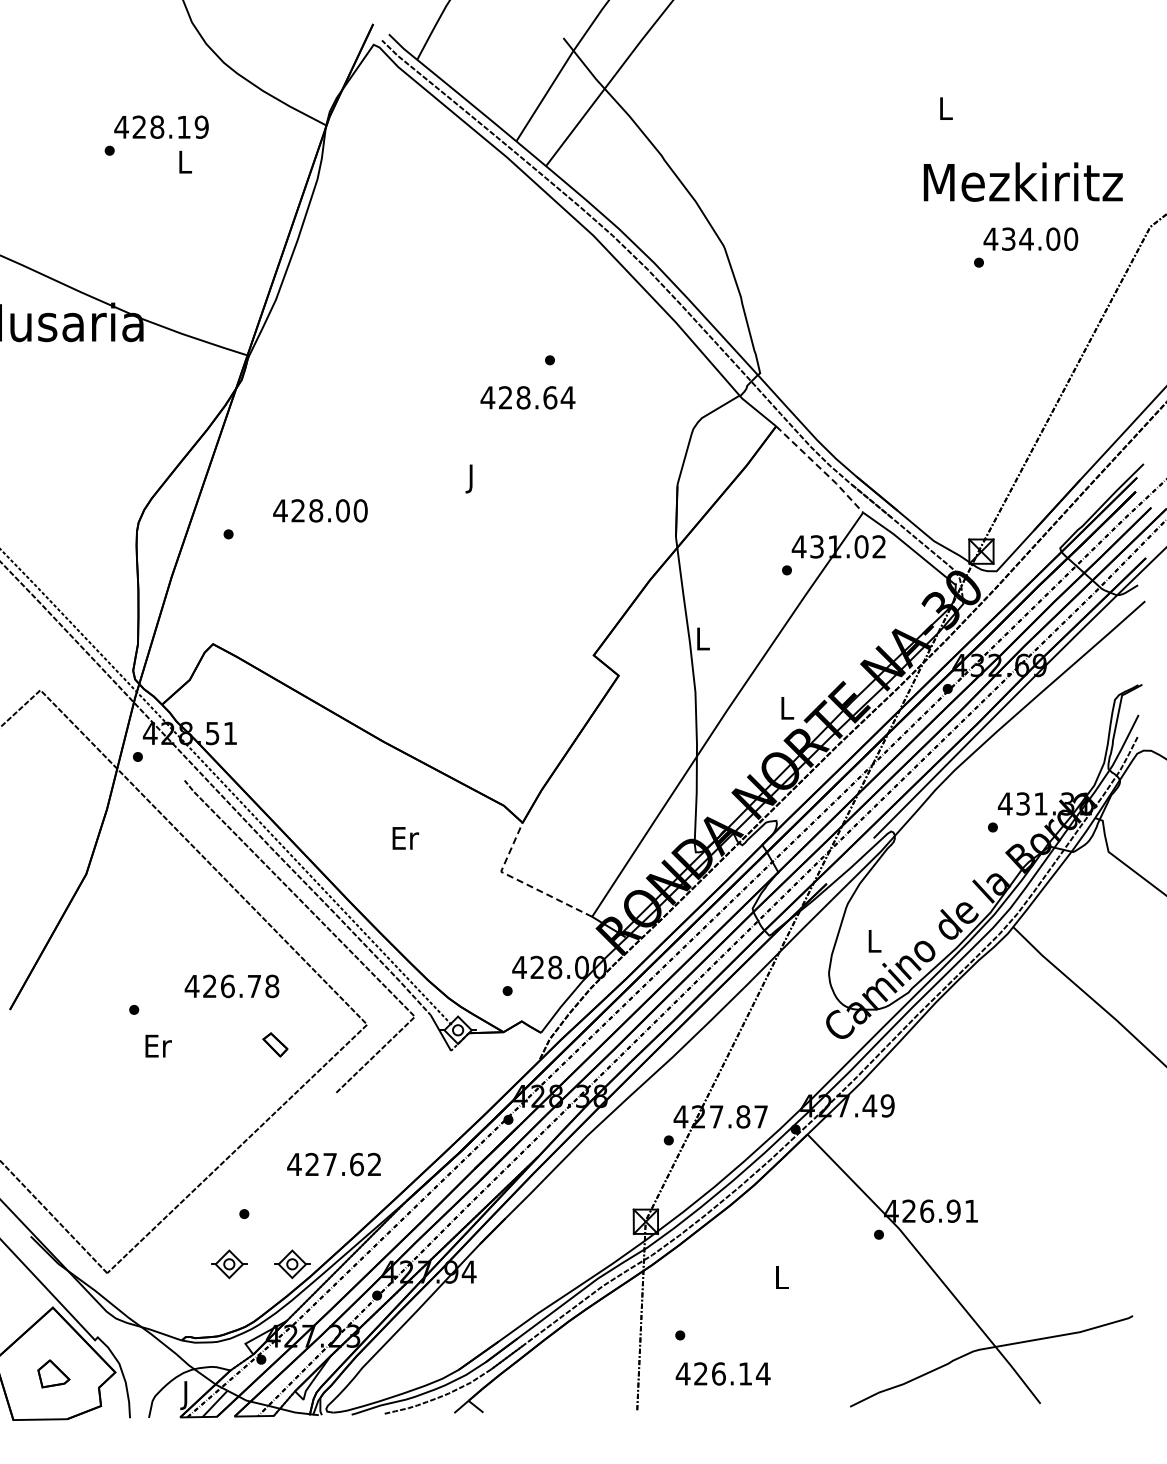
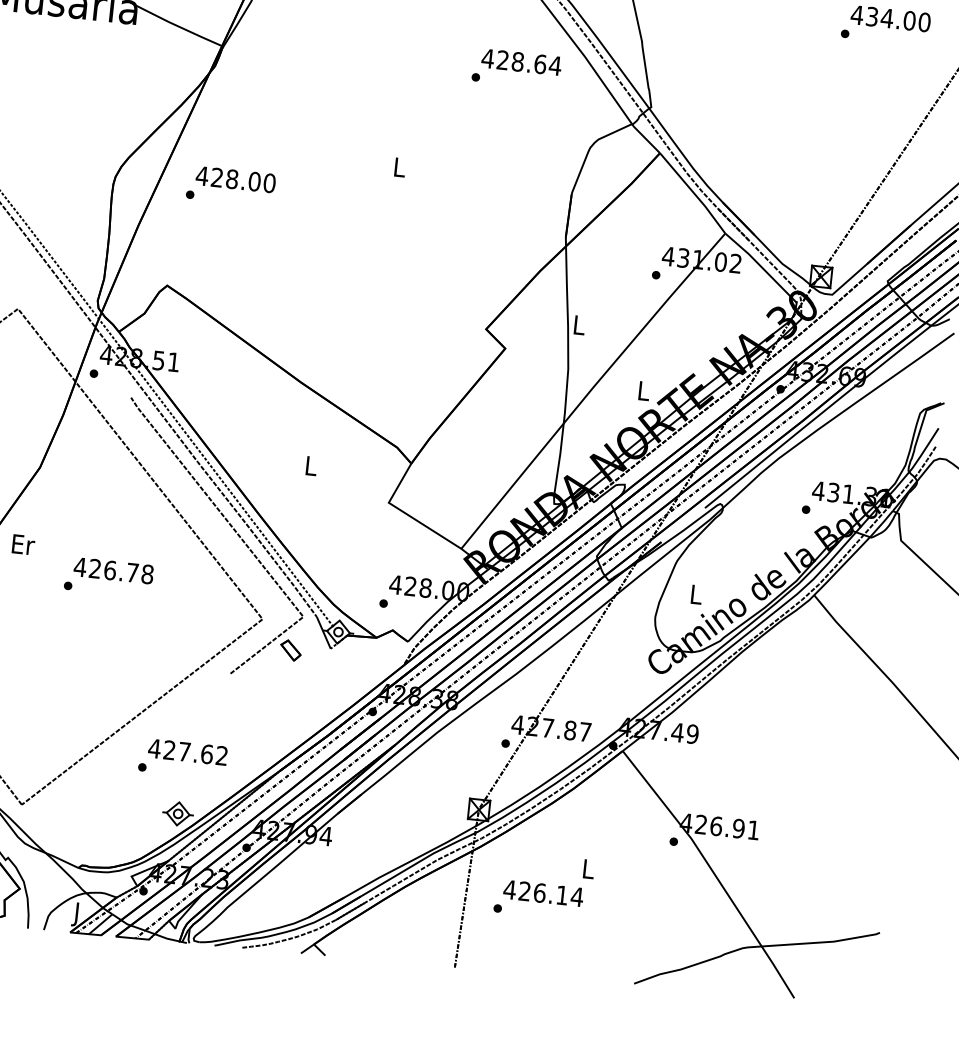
text: (527, 397) -> (521, 62), moved
line: (821, 468) -> (694, 192), dashed -> solid
text: (471, 478) -> (399, 169), J -> L
text: (320, 510) -> (235, 179), moved
text: (405, 838) -> (311, 466), Er -> L
line: (521, 881) -> (405, 512), dashed -> solid
text: (231, 986) -> (113, 570), moved
part: (275, 1044) -> (290, 650), moved
text: (158, 1045) -> (23, 544), moved
text: (333, 1164) -> (187, 752), moved
part: (229, 1264) -> (125, 808), removed
text: (722, 1373) -> (542, 892), moved

